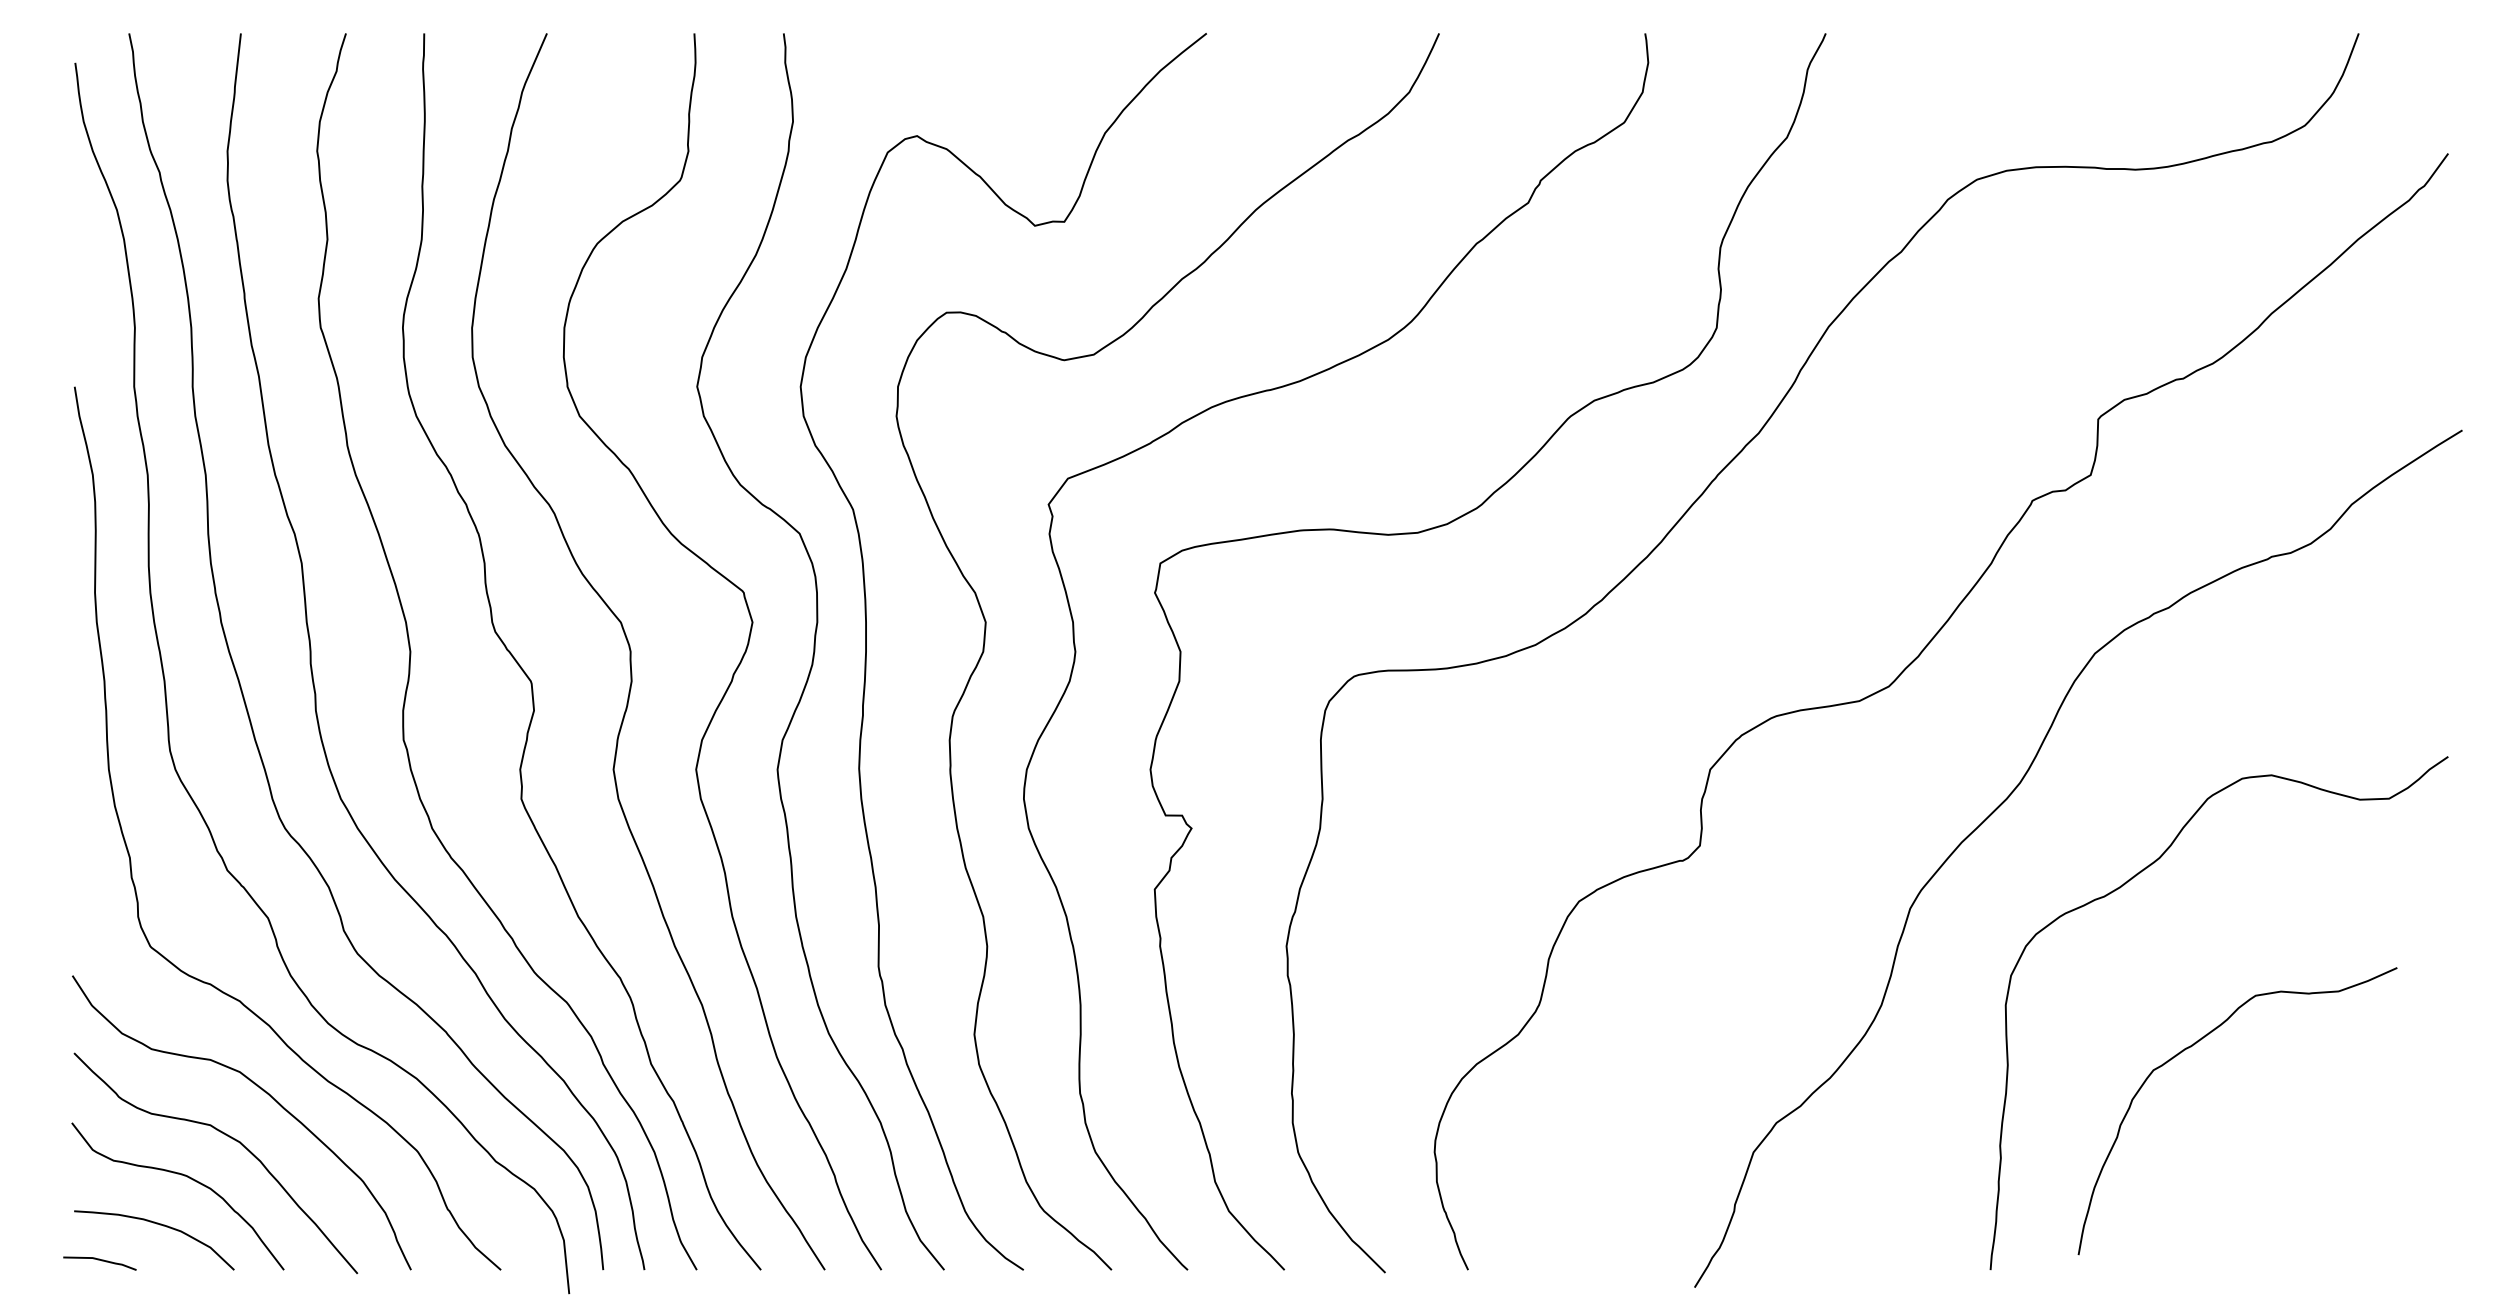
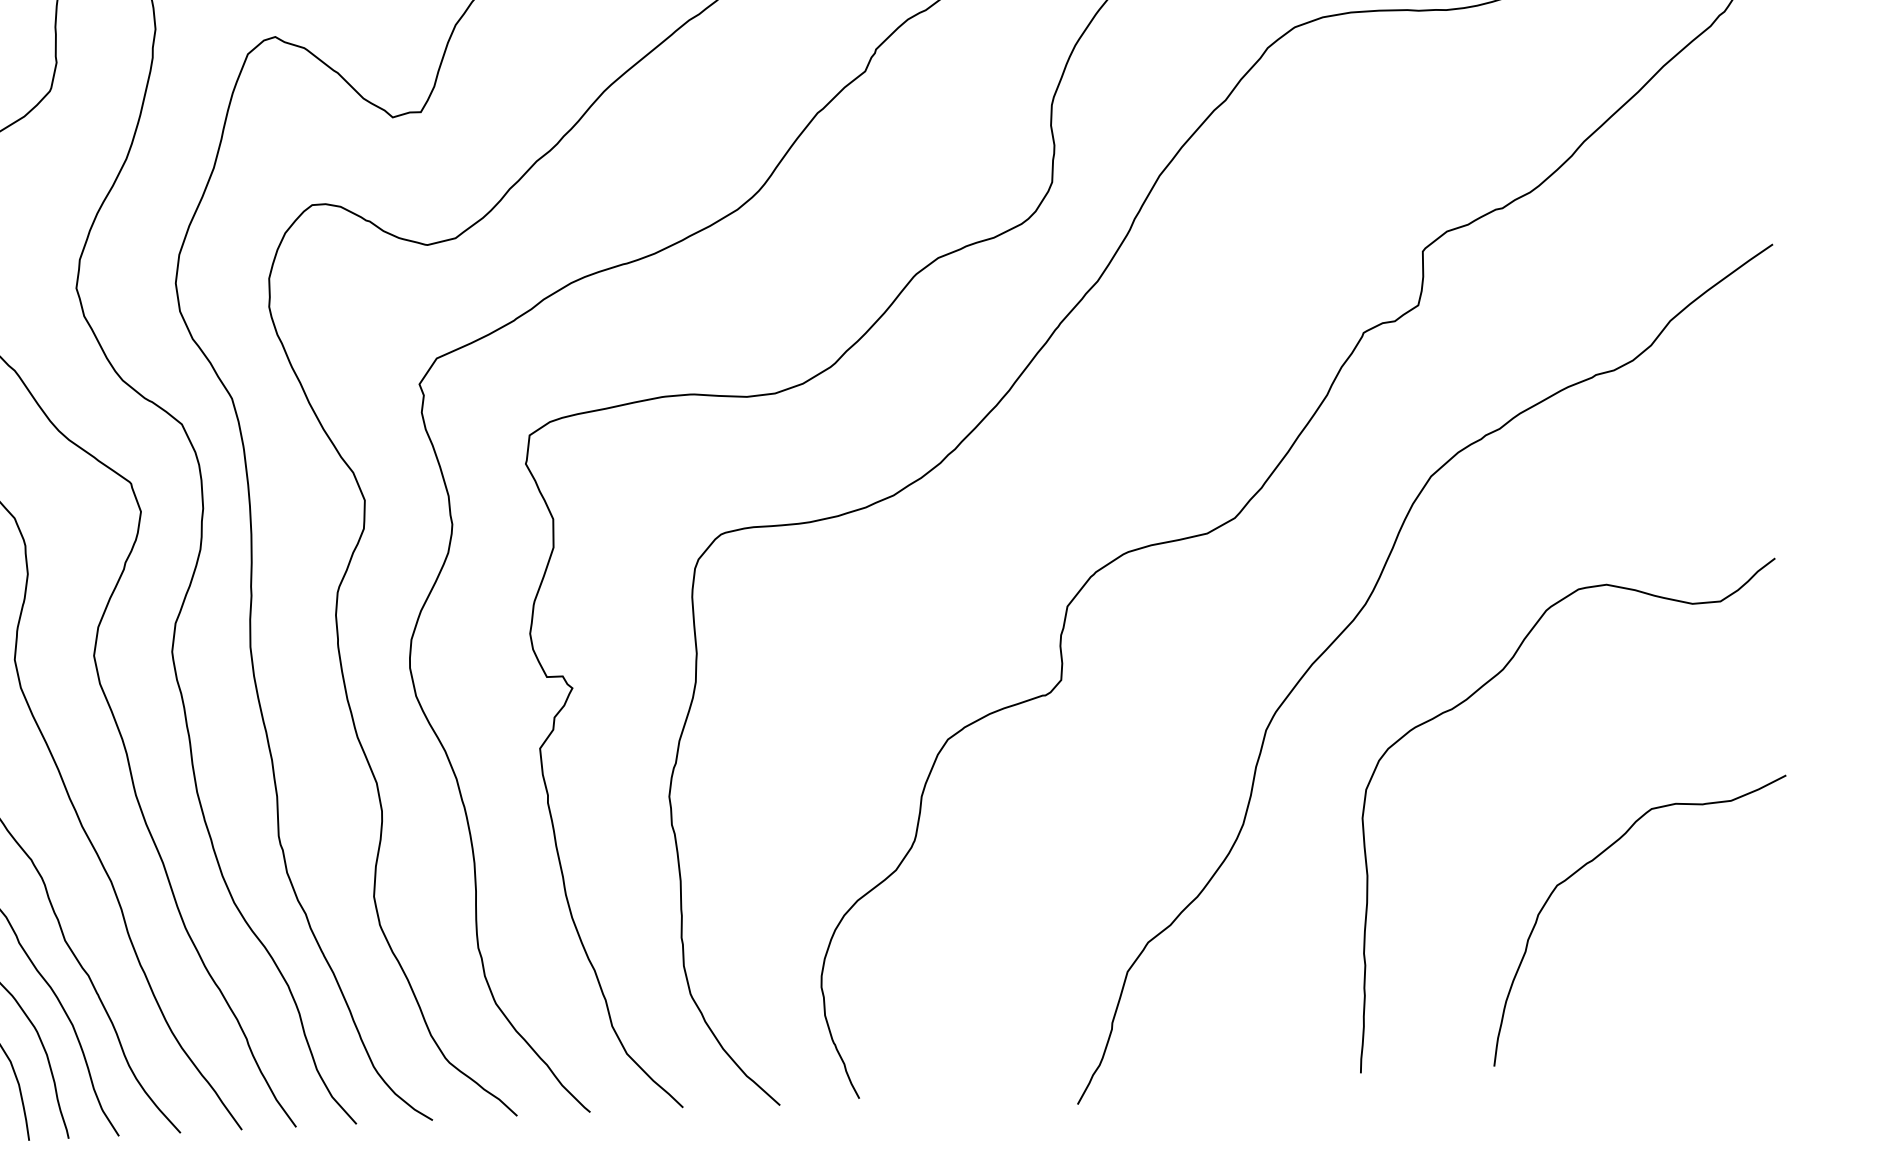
curve: (2191, 1047) -> (1592, 861), moved

